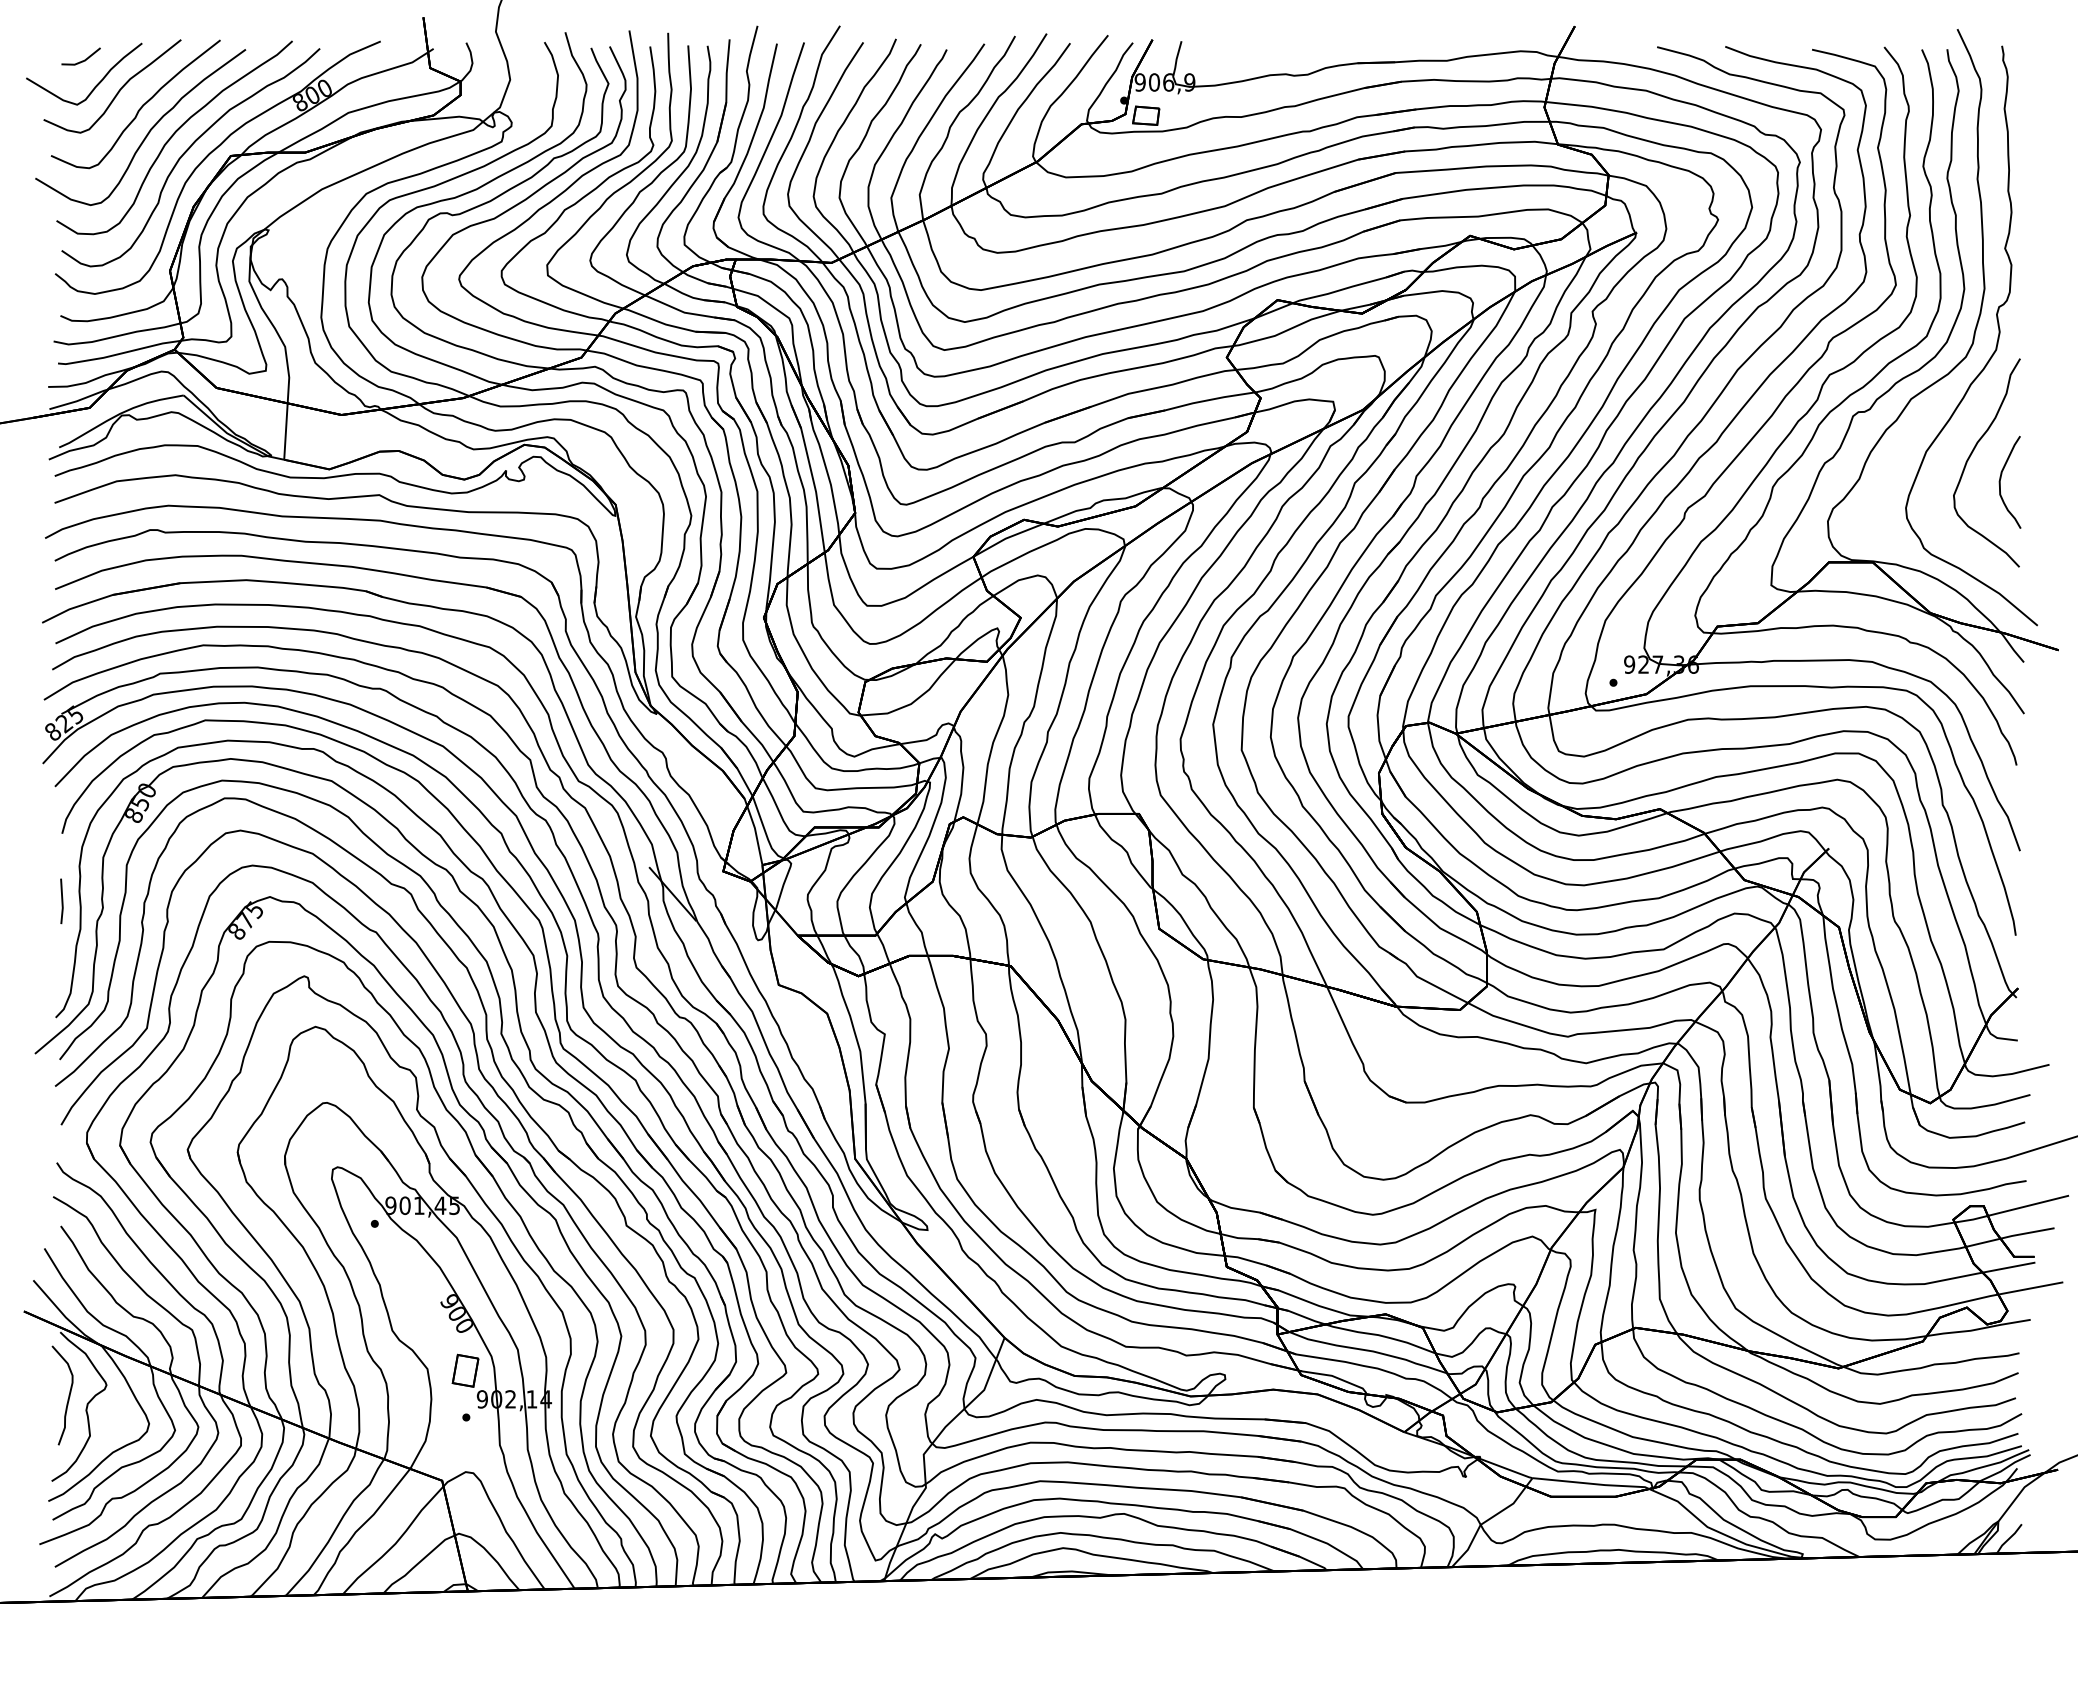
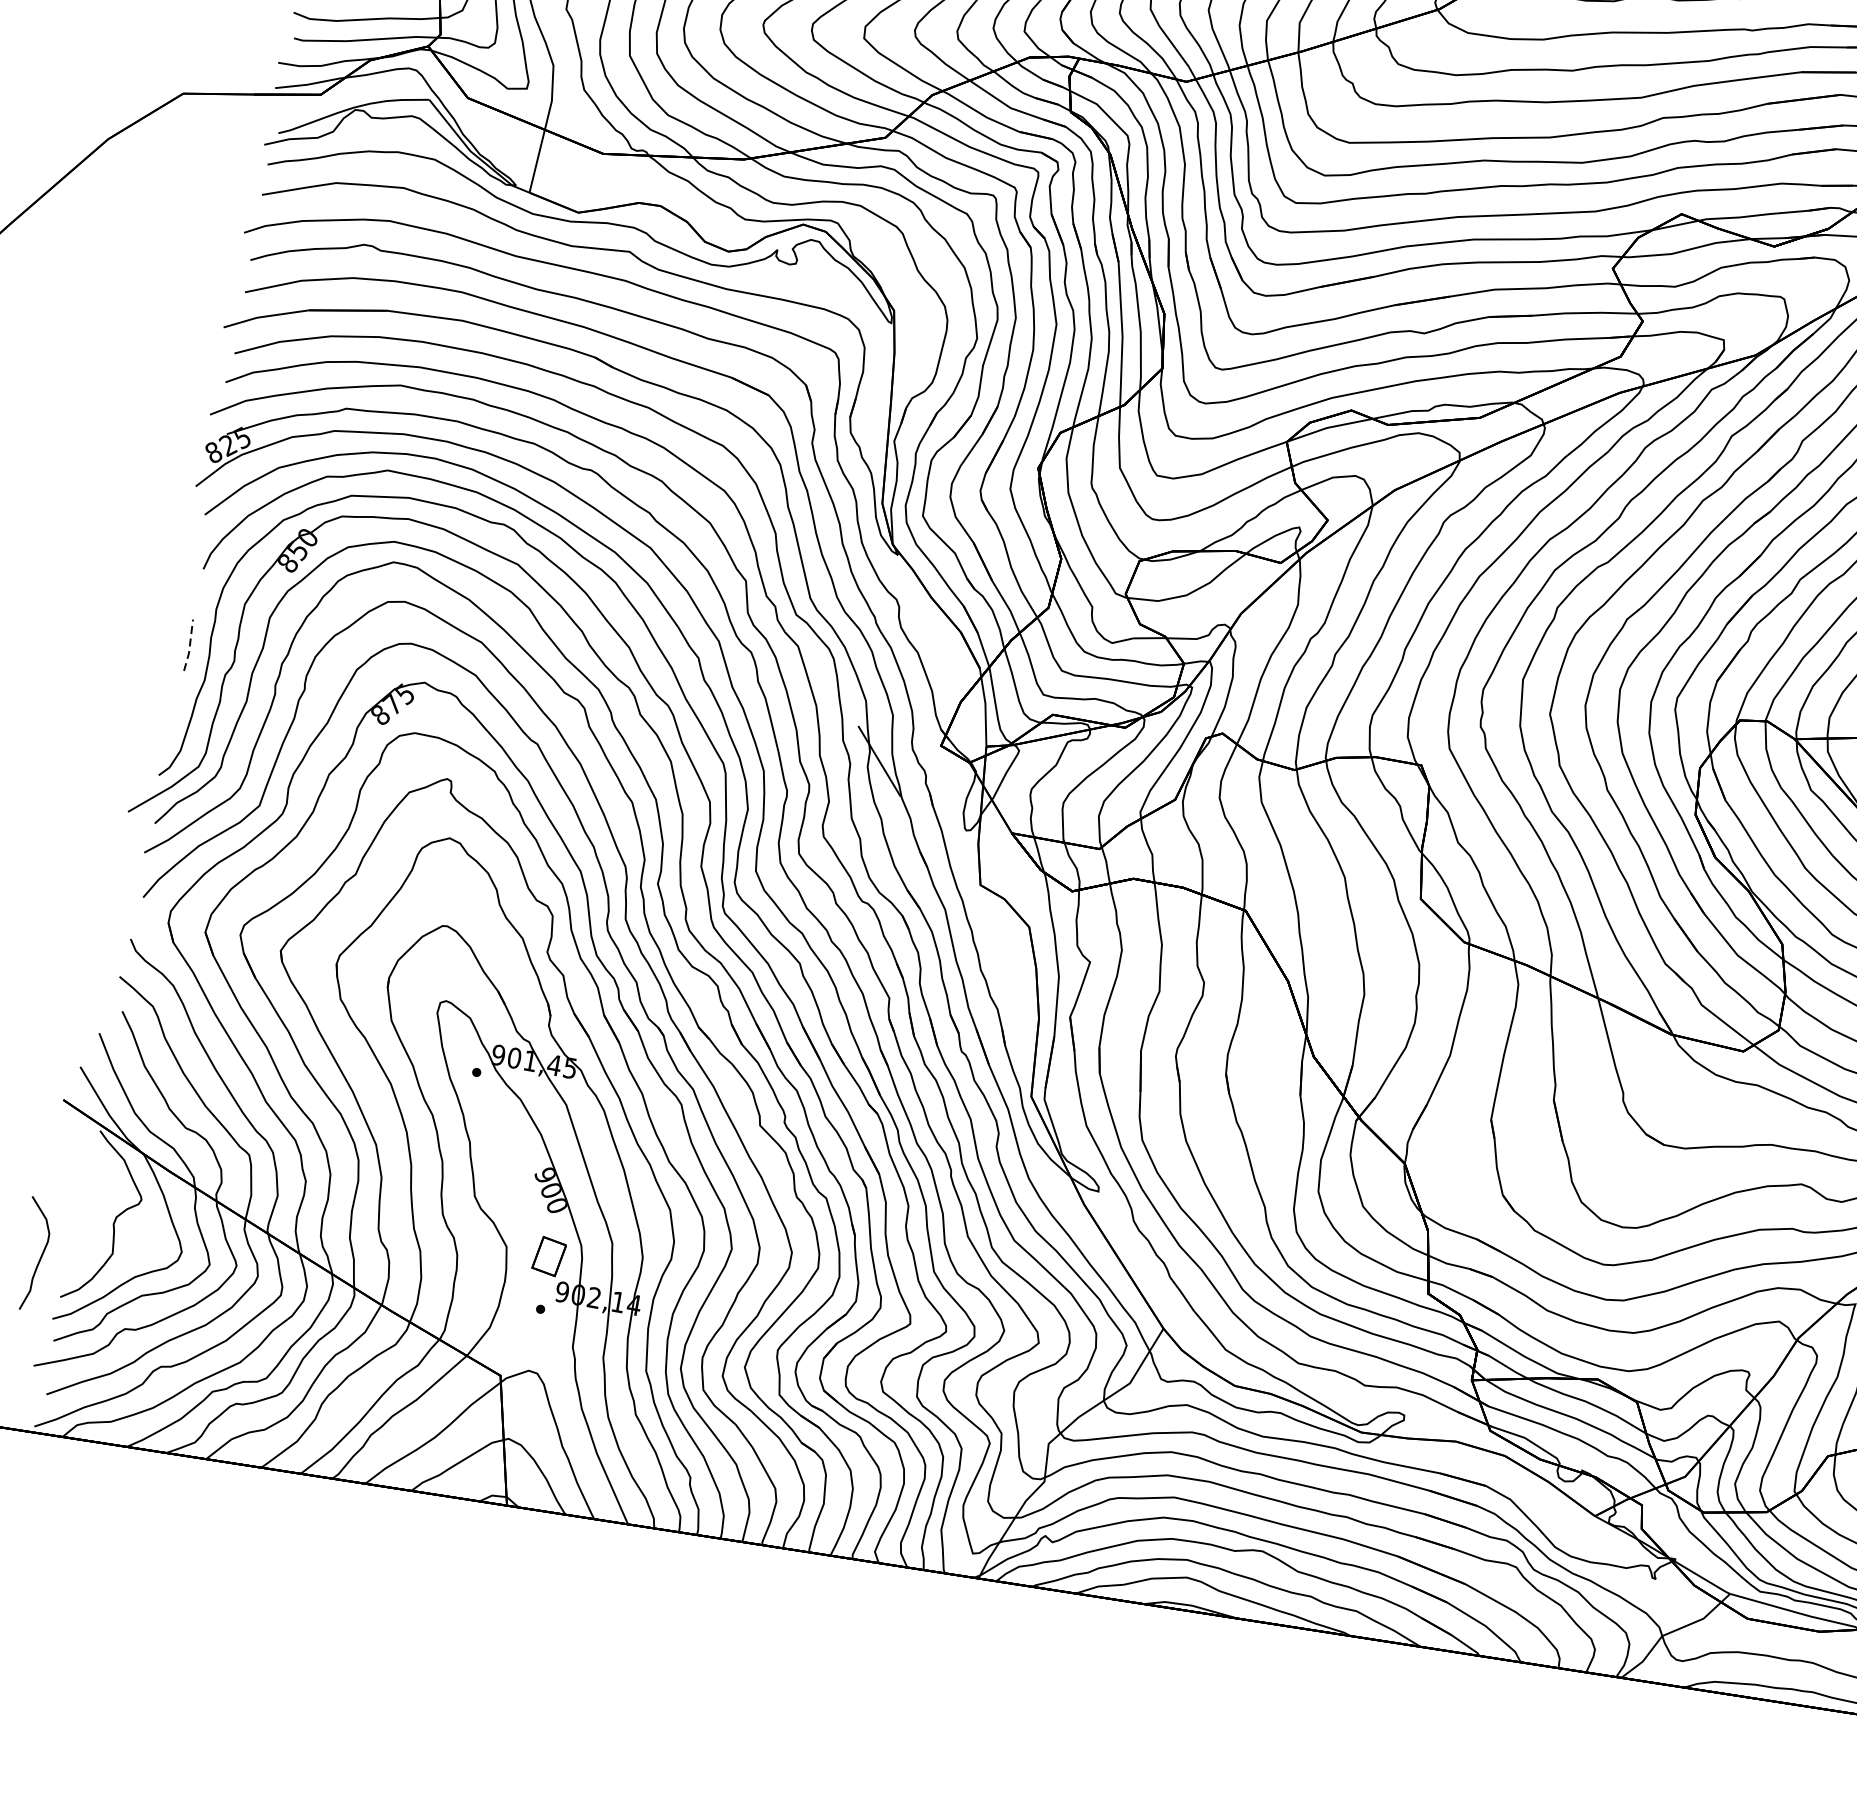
line: (62, 902) -> (189, 646), solid -> dashed
curve: (68, 1395) -> (40, 1255), moved

